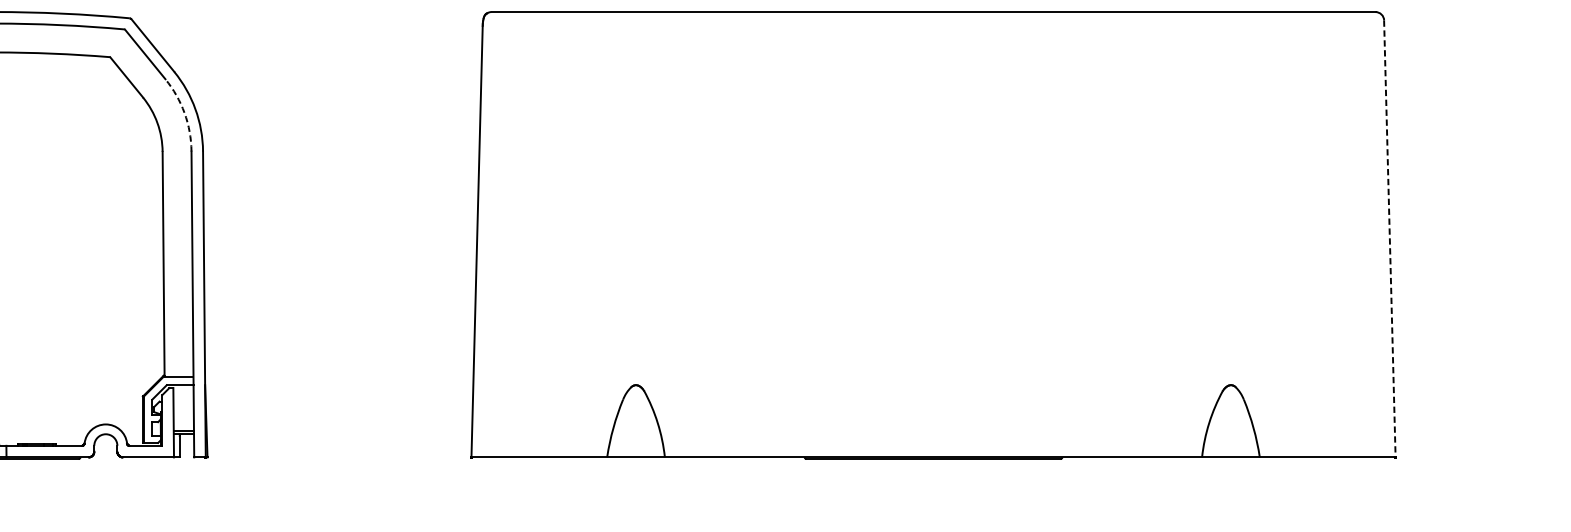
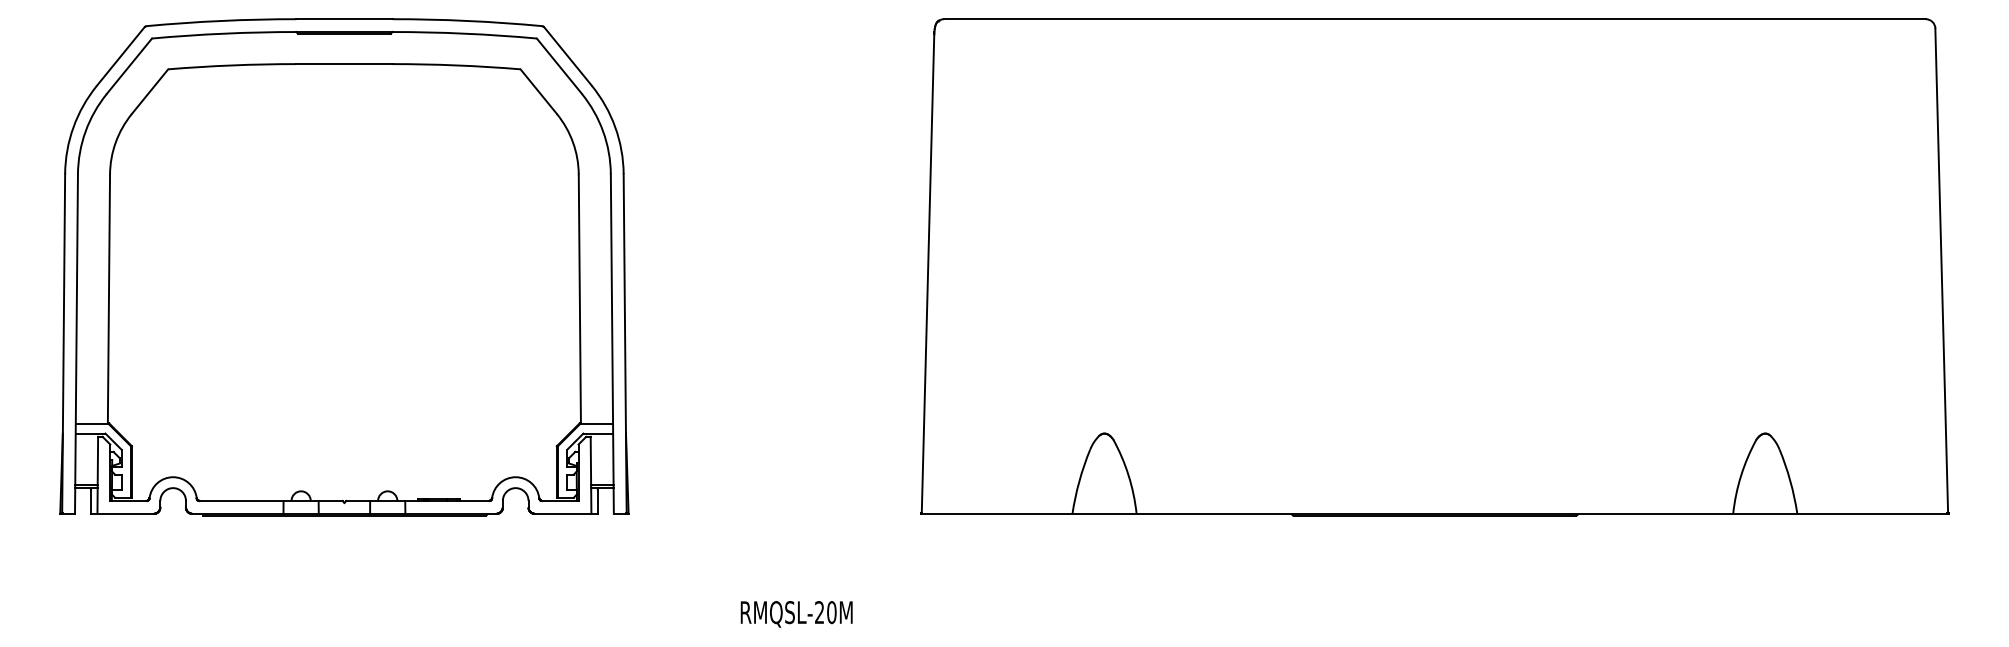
arc: (184, 113) -> (603, 131), dashed -> solid
line: (1389, 239) -> (1941, 271), dashed -> solid

